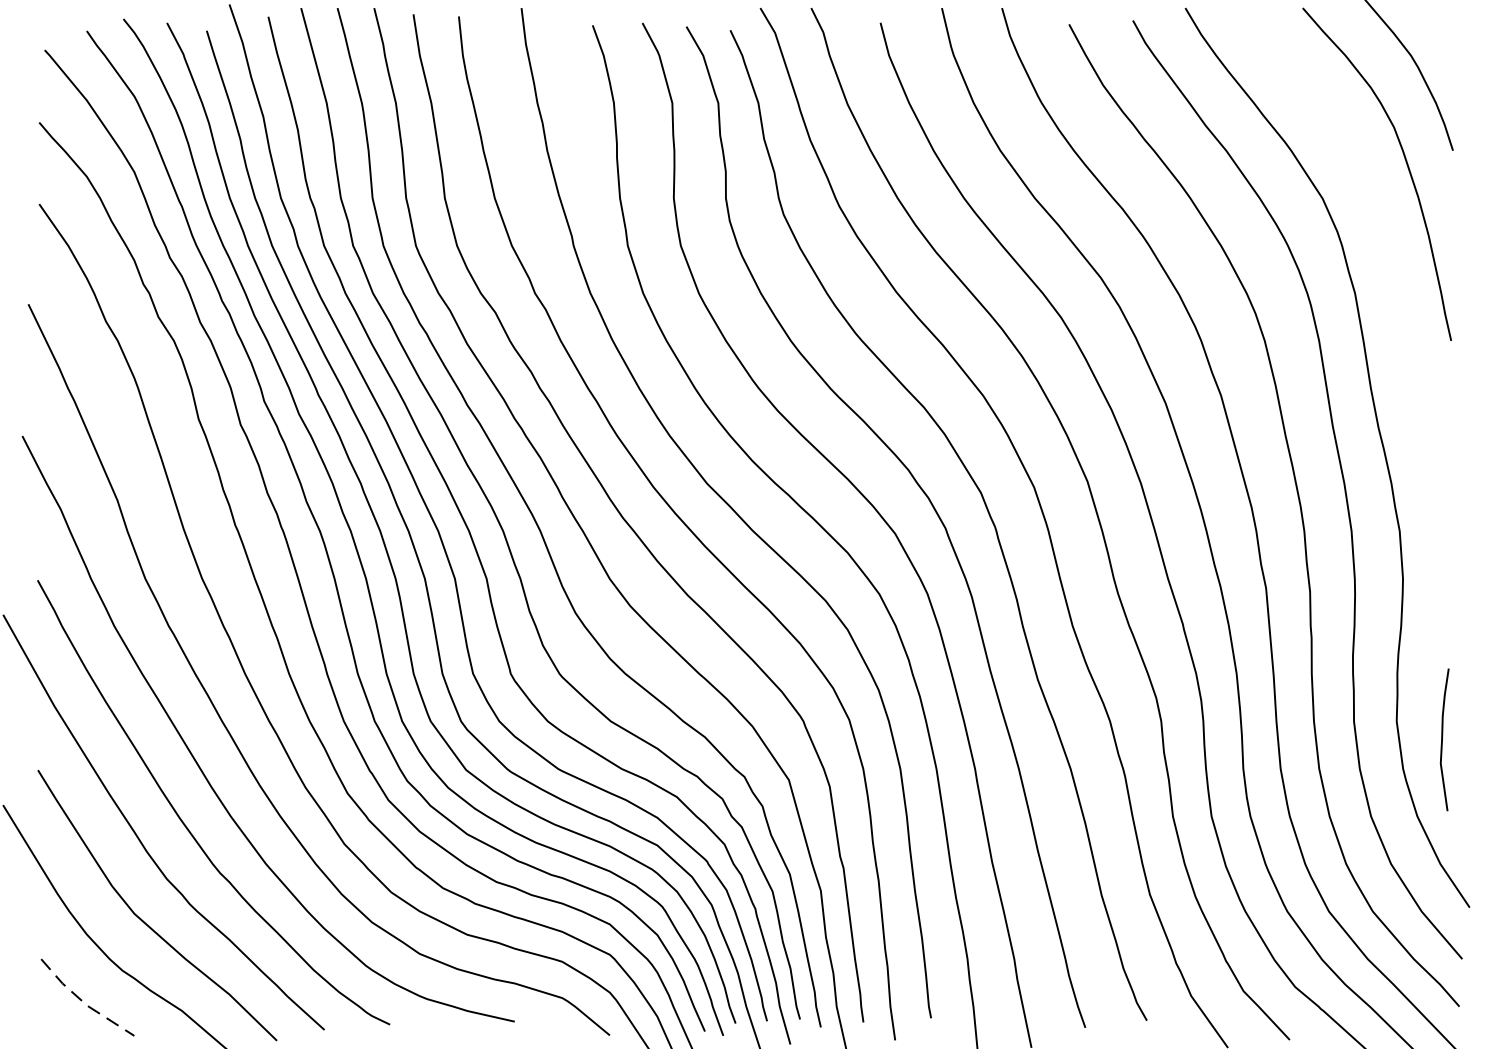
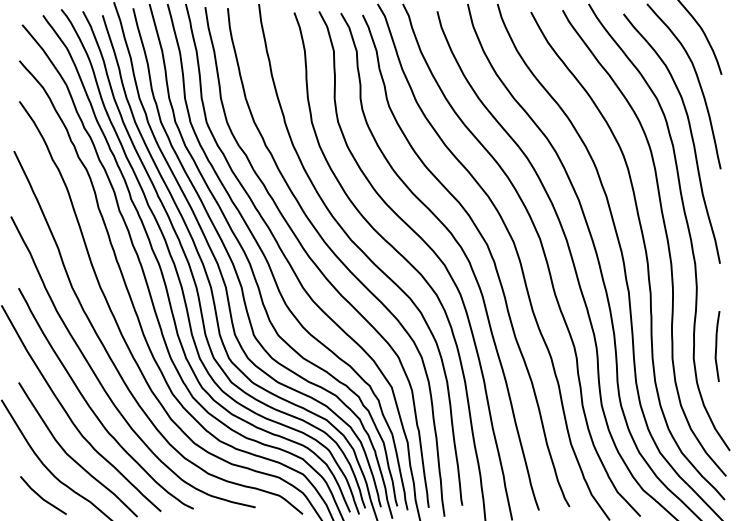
curve: (1390, 270) -> (690, 134), added
curve: (1444, 739) -> (717, 346), moved
line: (83, 1001) -> (41, 497), dashed -> solid

